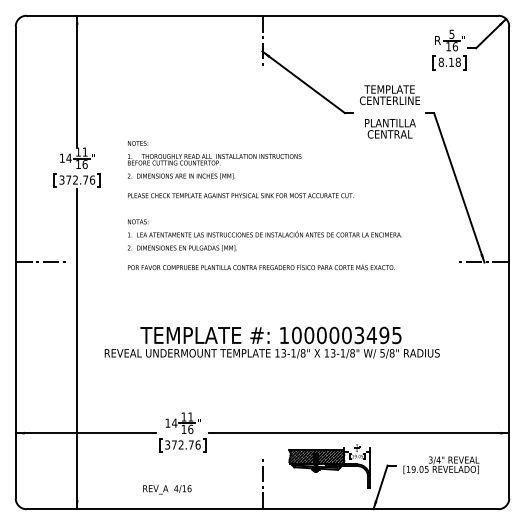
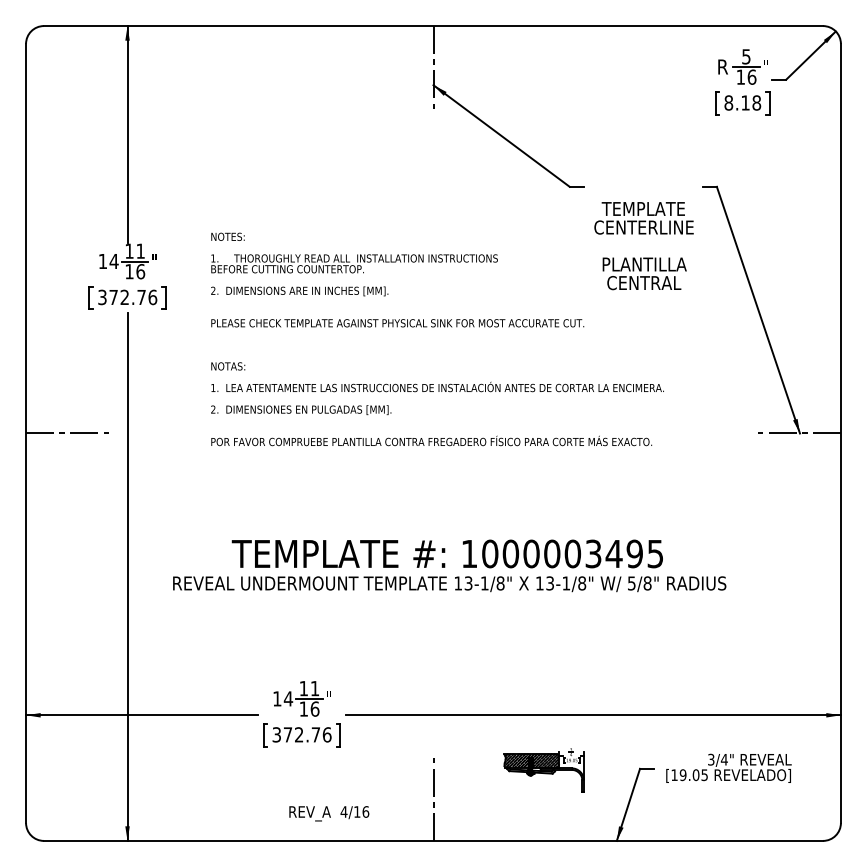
text: (390, 111) -> (644, 245), moved
part: (329, 466) -> (544, 770), size x0.6
text: (167, 489) -> (329, 813), moved

